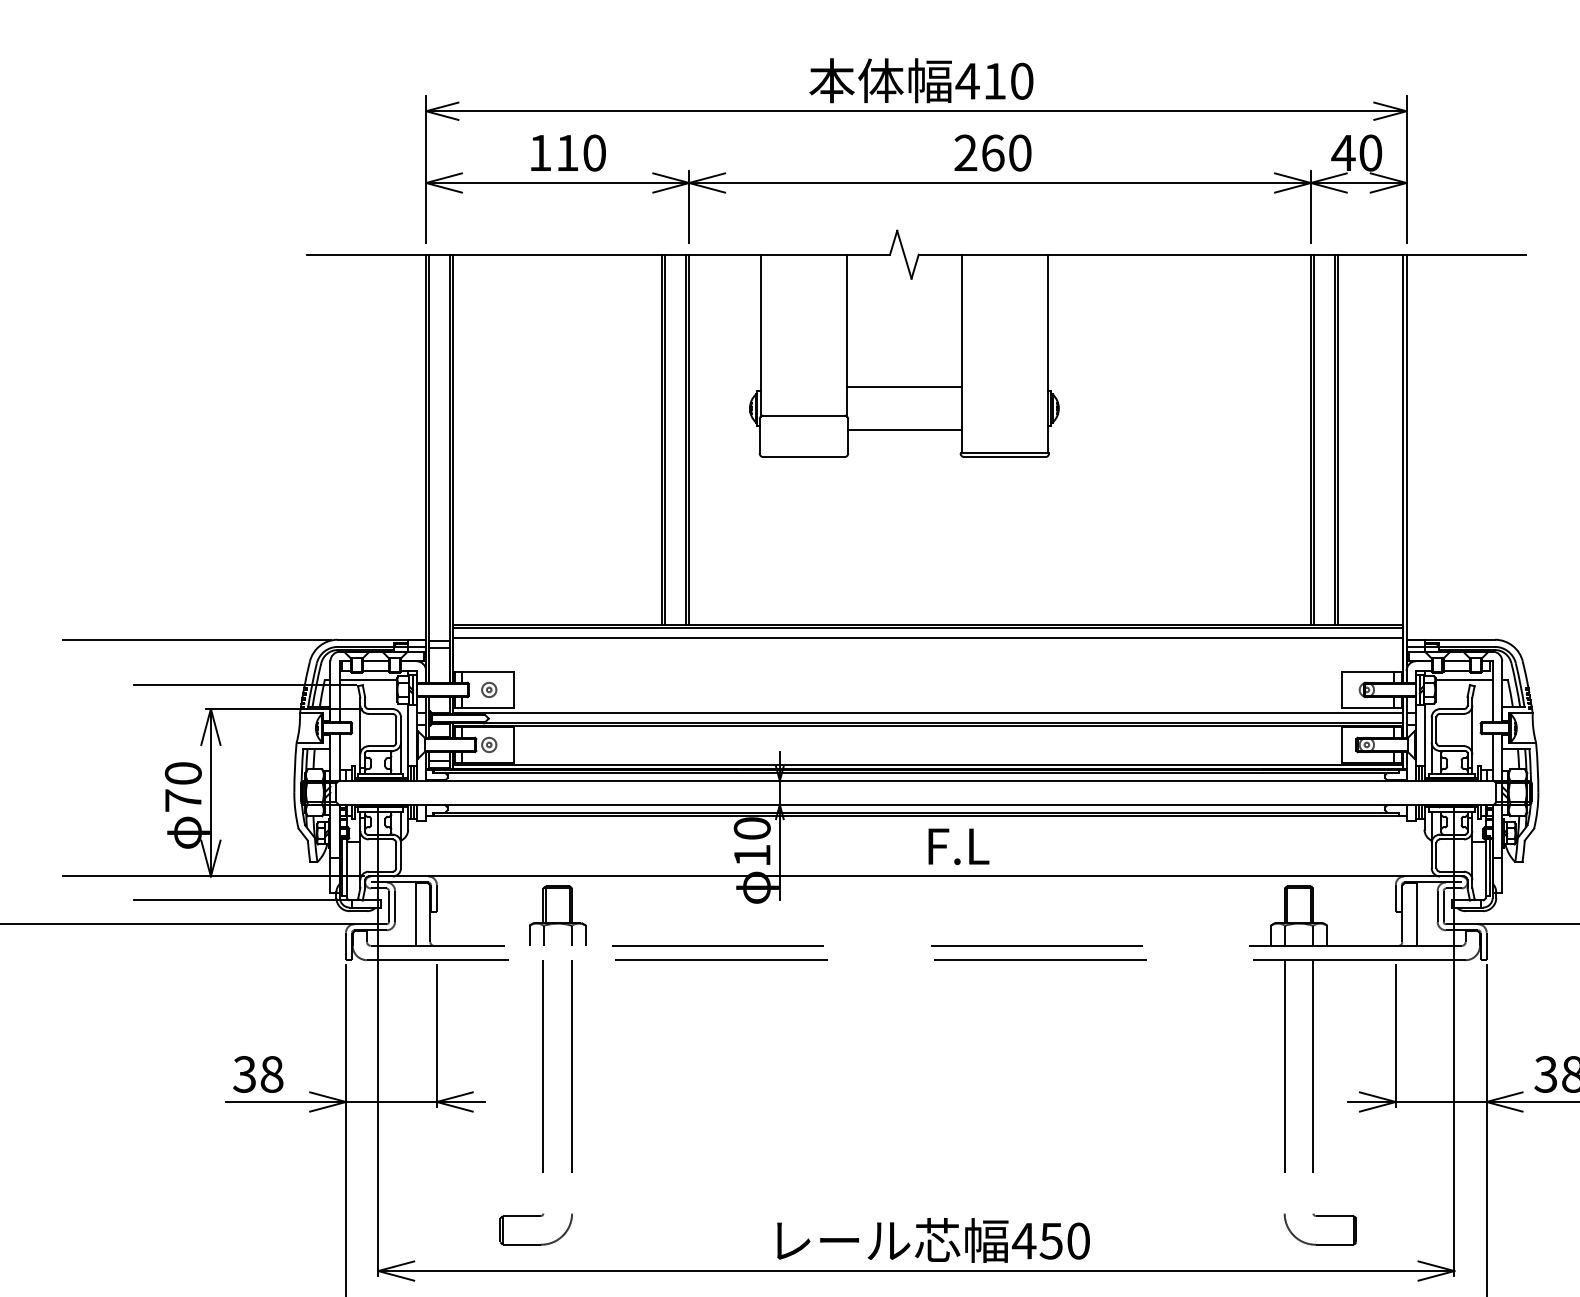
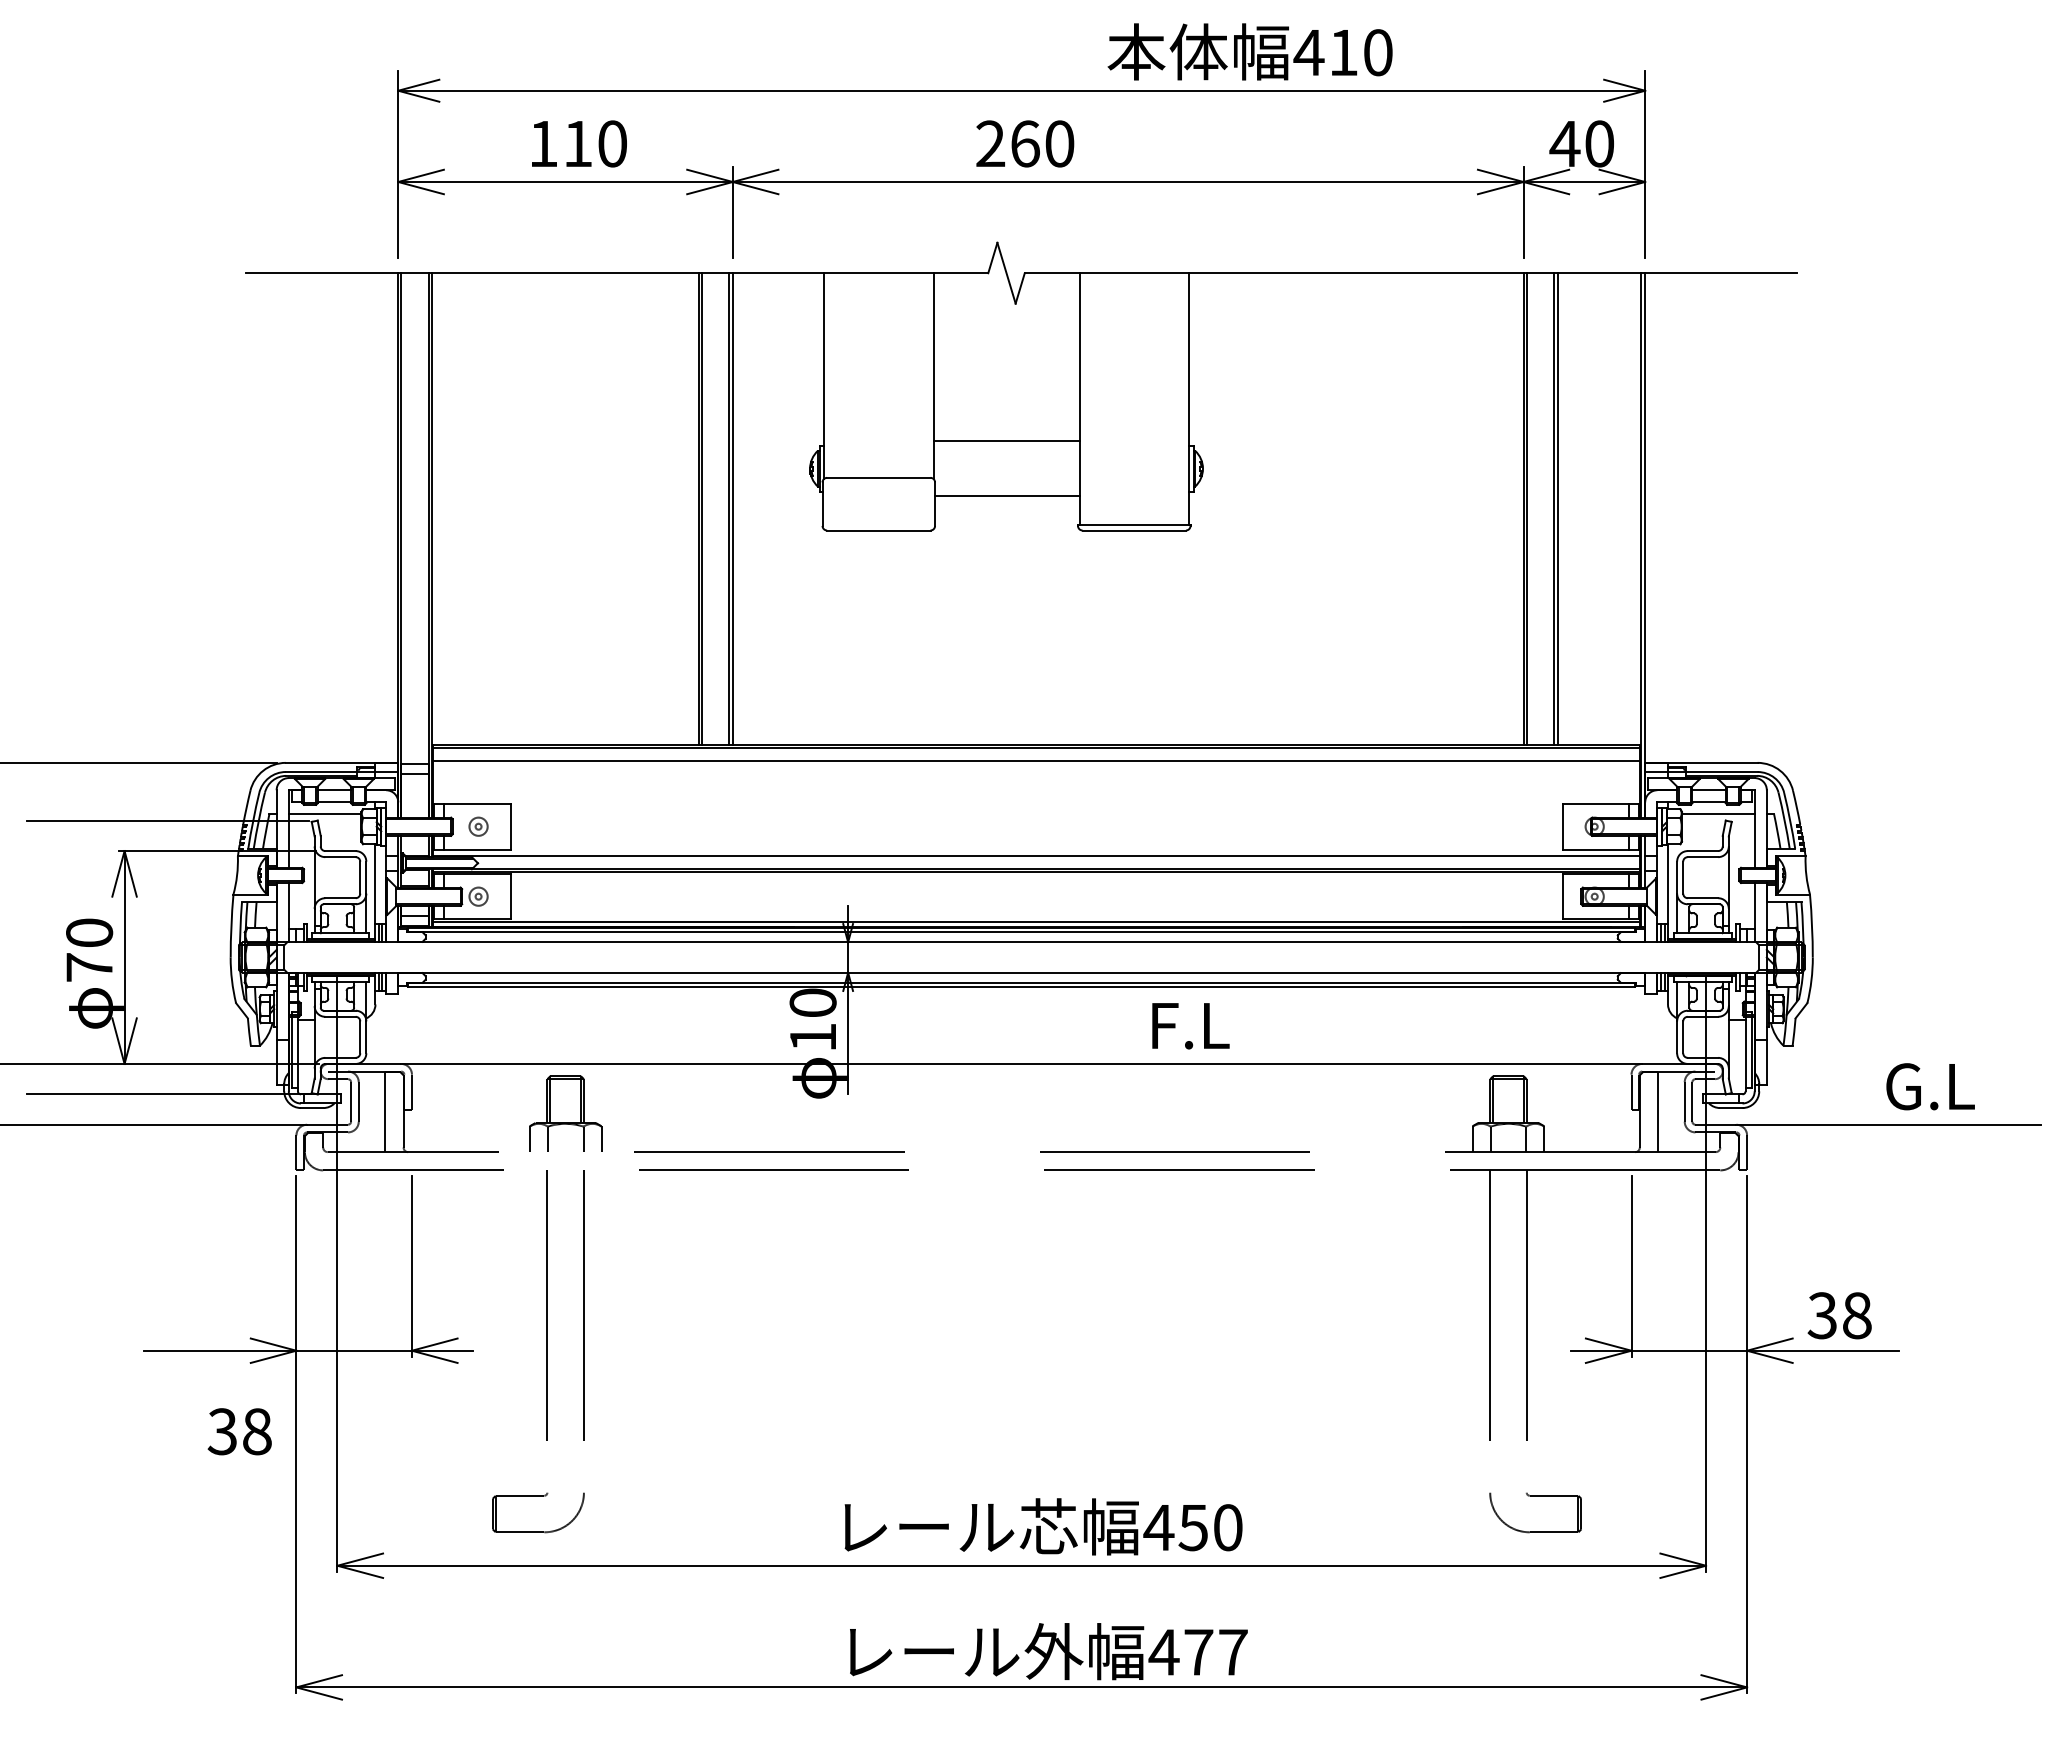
text: (920, 80) -> (1249, 51), moved
text: (993, 152) -> (1025, 143), moved
text: (958, 847) -> (1190, 1026), moved
text: (258, 1074) -> (239, 1431), moved

